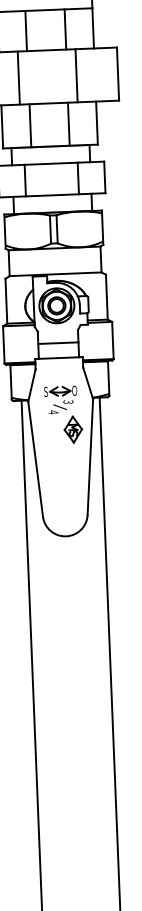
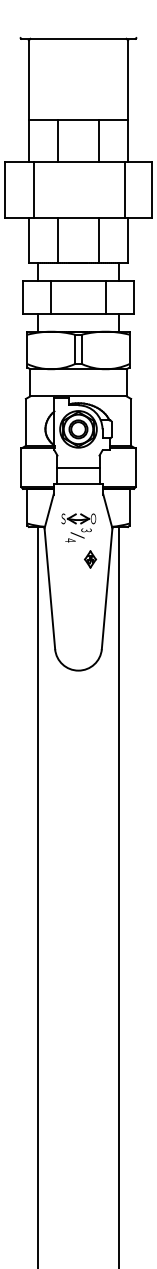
line: (76, 75) -> (124, 189), moved
line: (19, 77) -> (34, 189), moved
part: (73, 429) -> (90, 559), size x0.6

